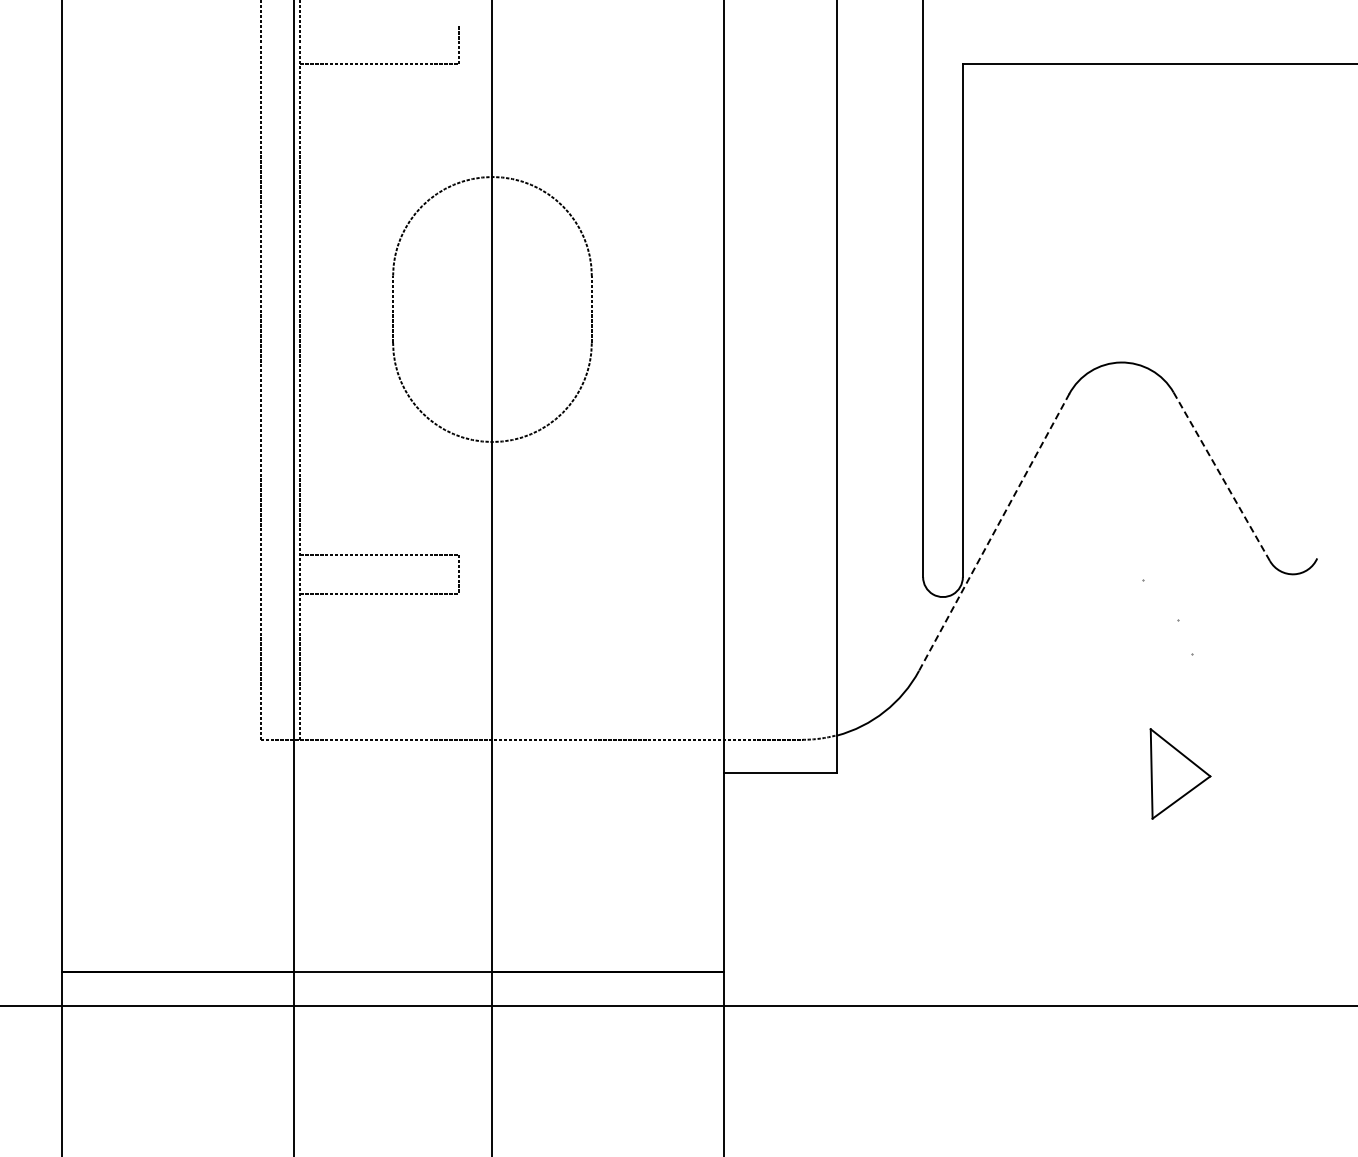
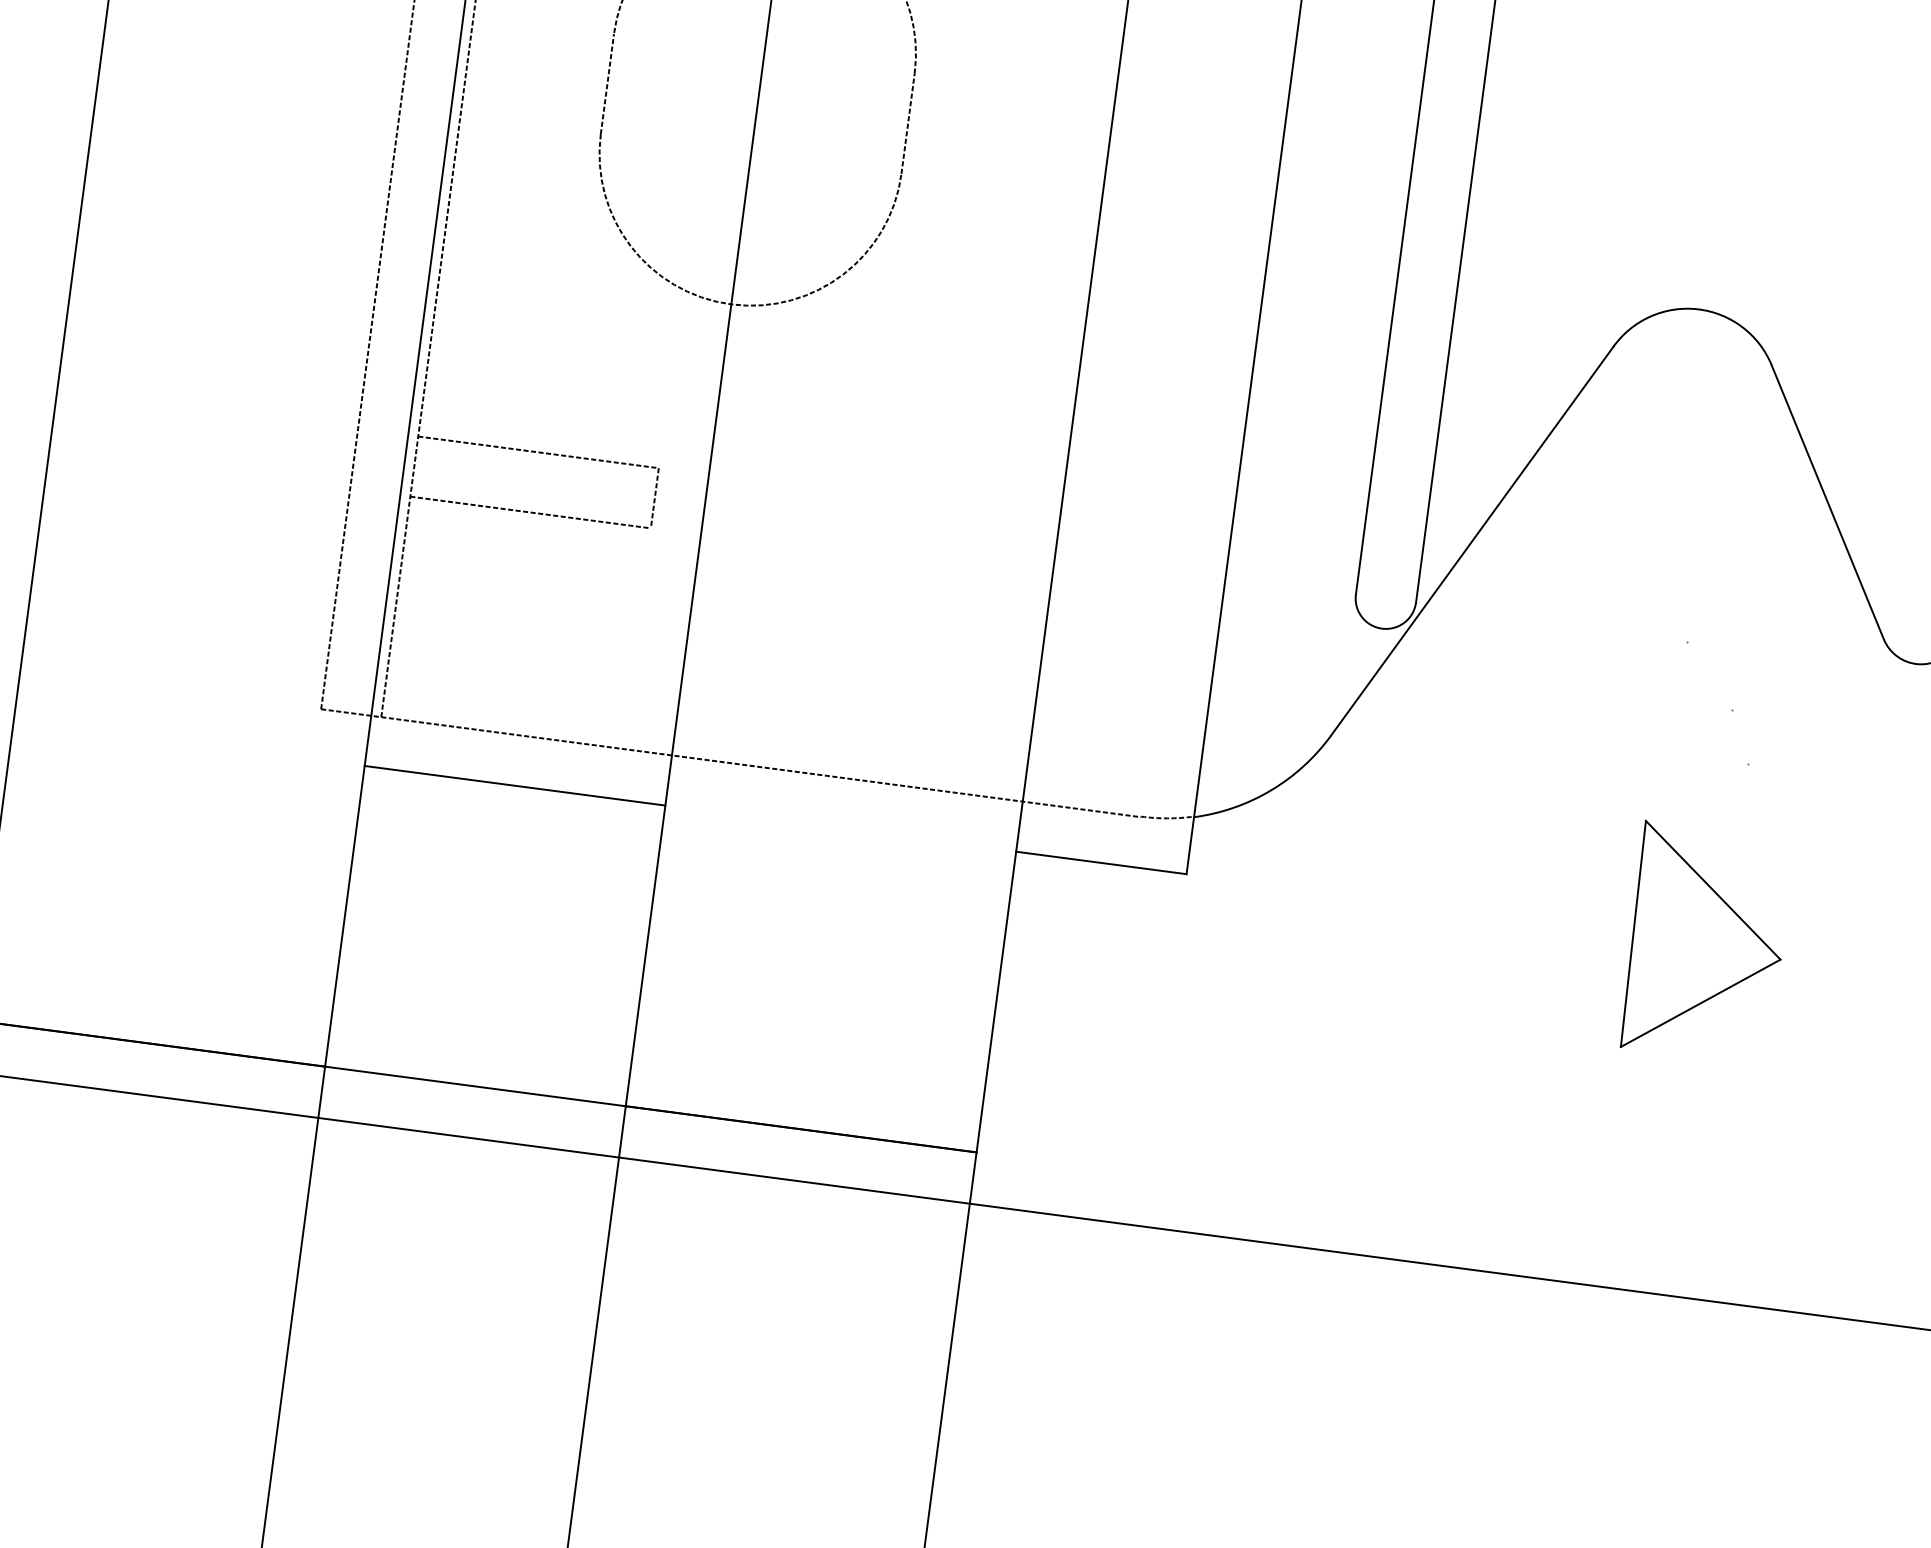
line: (1222, 477) -> (1828, 503), dashed -> solid
line: (994, 532) -> (1472, 541), dashed -> solid
line: (392, 773) -> (514, 785), added
part: (1180, 773) -> (1706, 942), size x1.67

